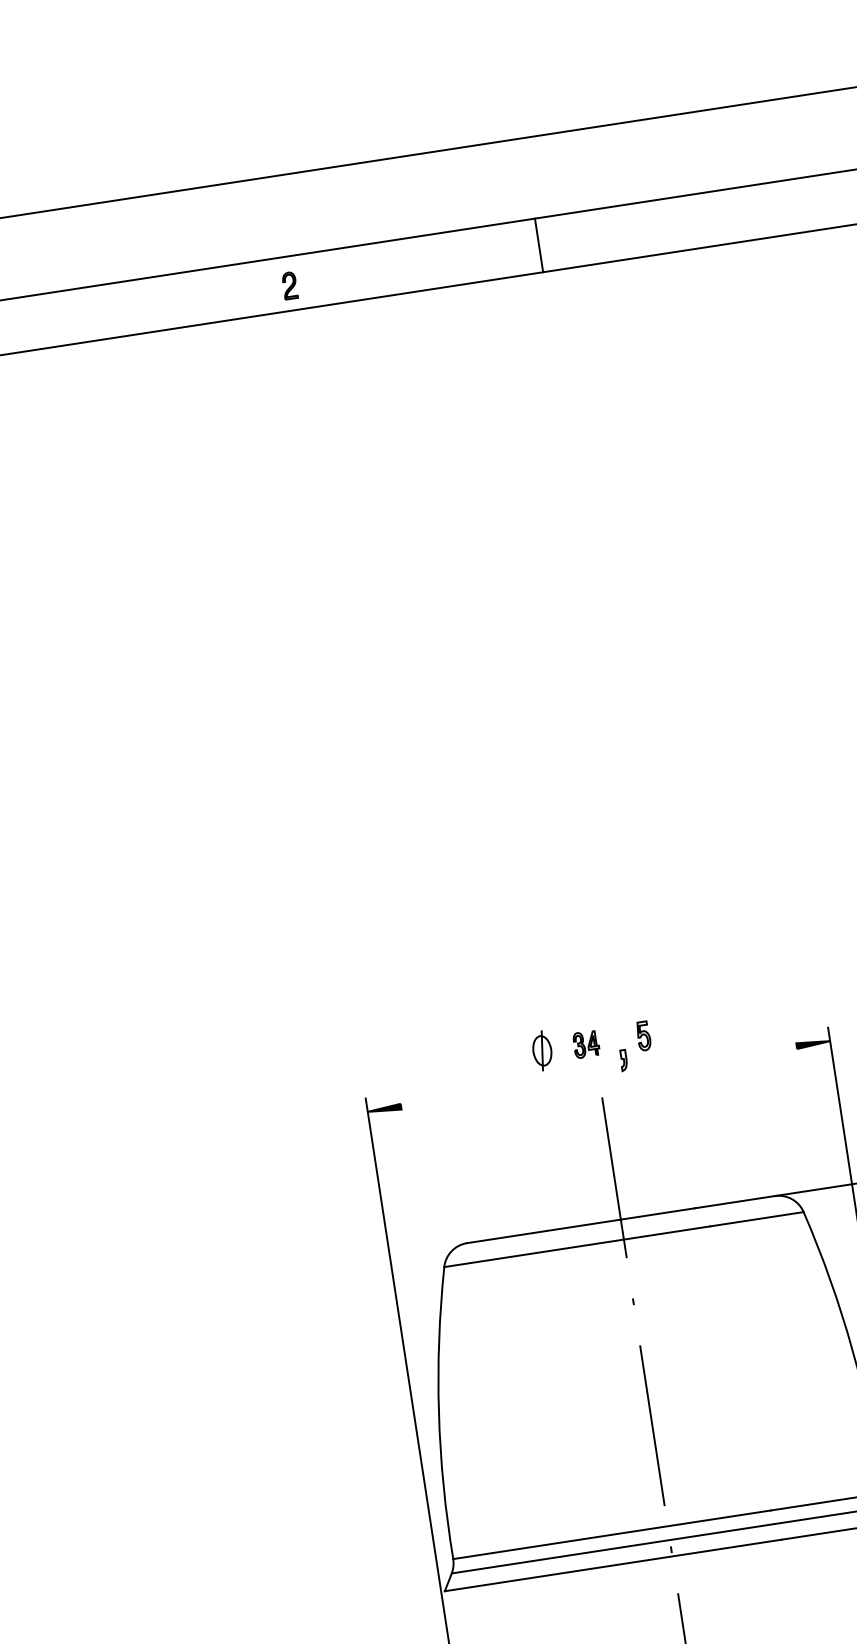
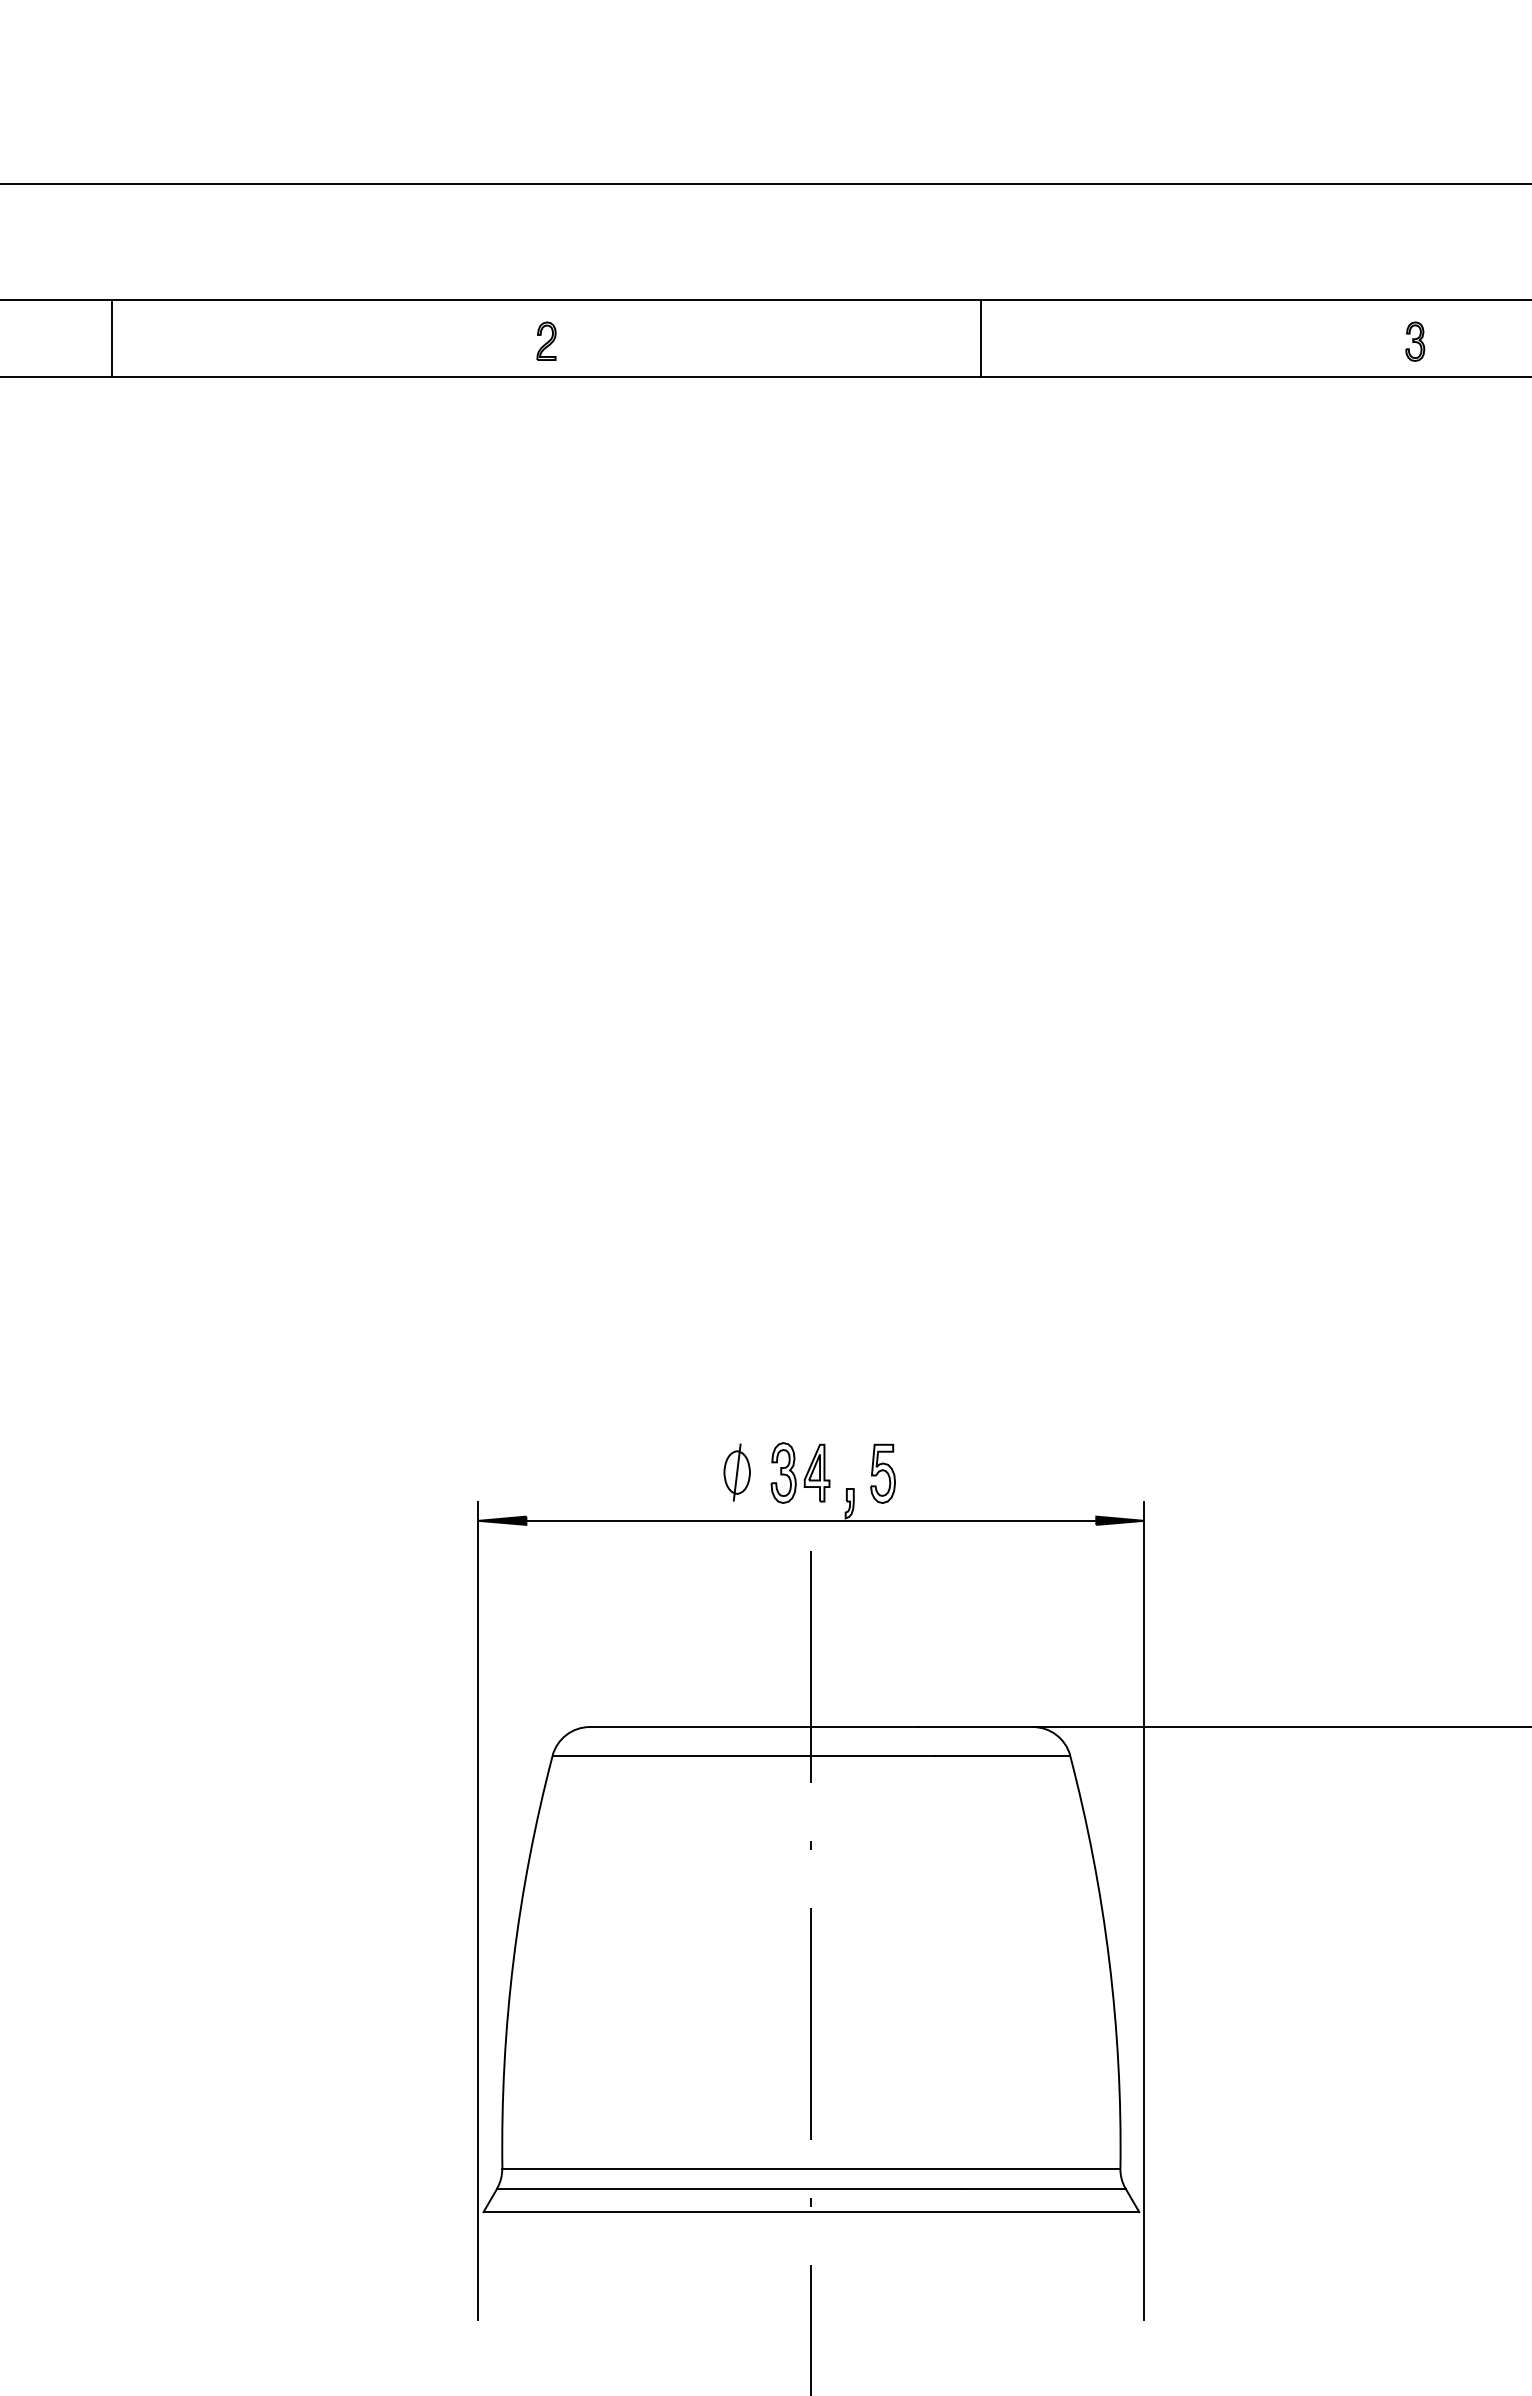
line: (539, 244) -> (981, 337), moved
part: (643, 1036) -> (882, 1473), size x1.43
part: (586, 1044) -> (800, 1472), size x1.67
line: (599, 1076) -> (811, 1520), added

